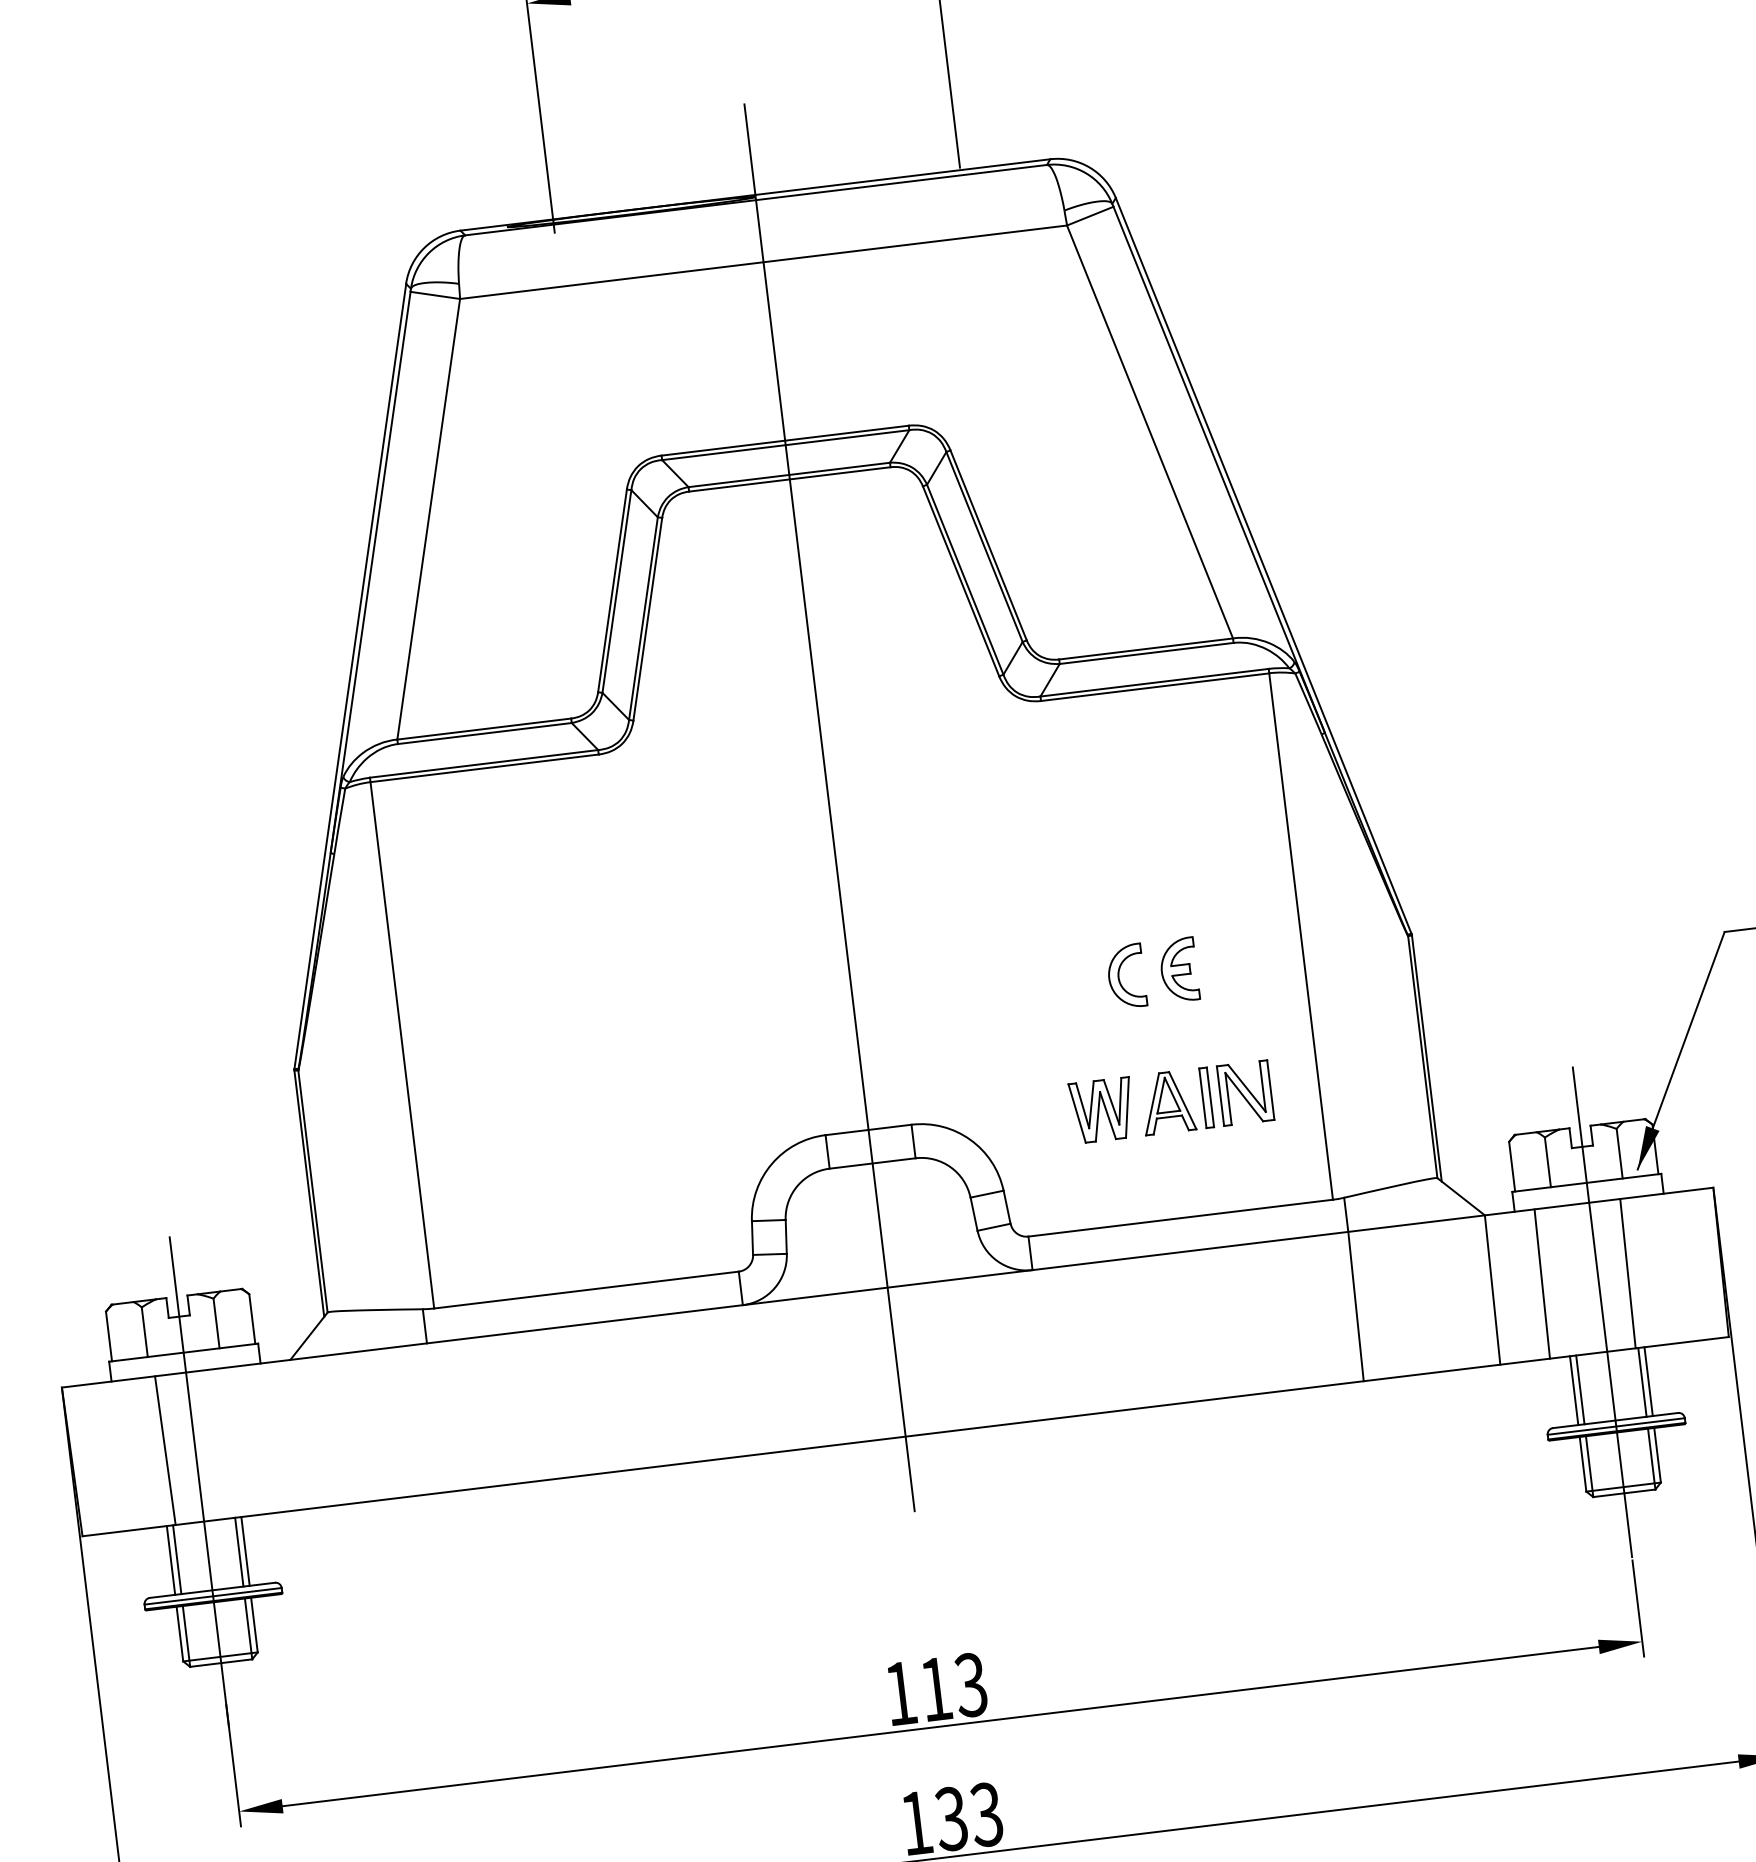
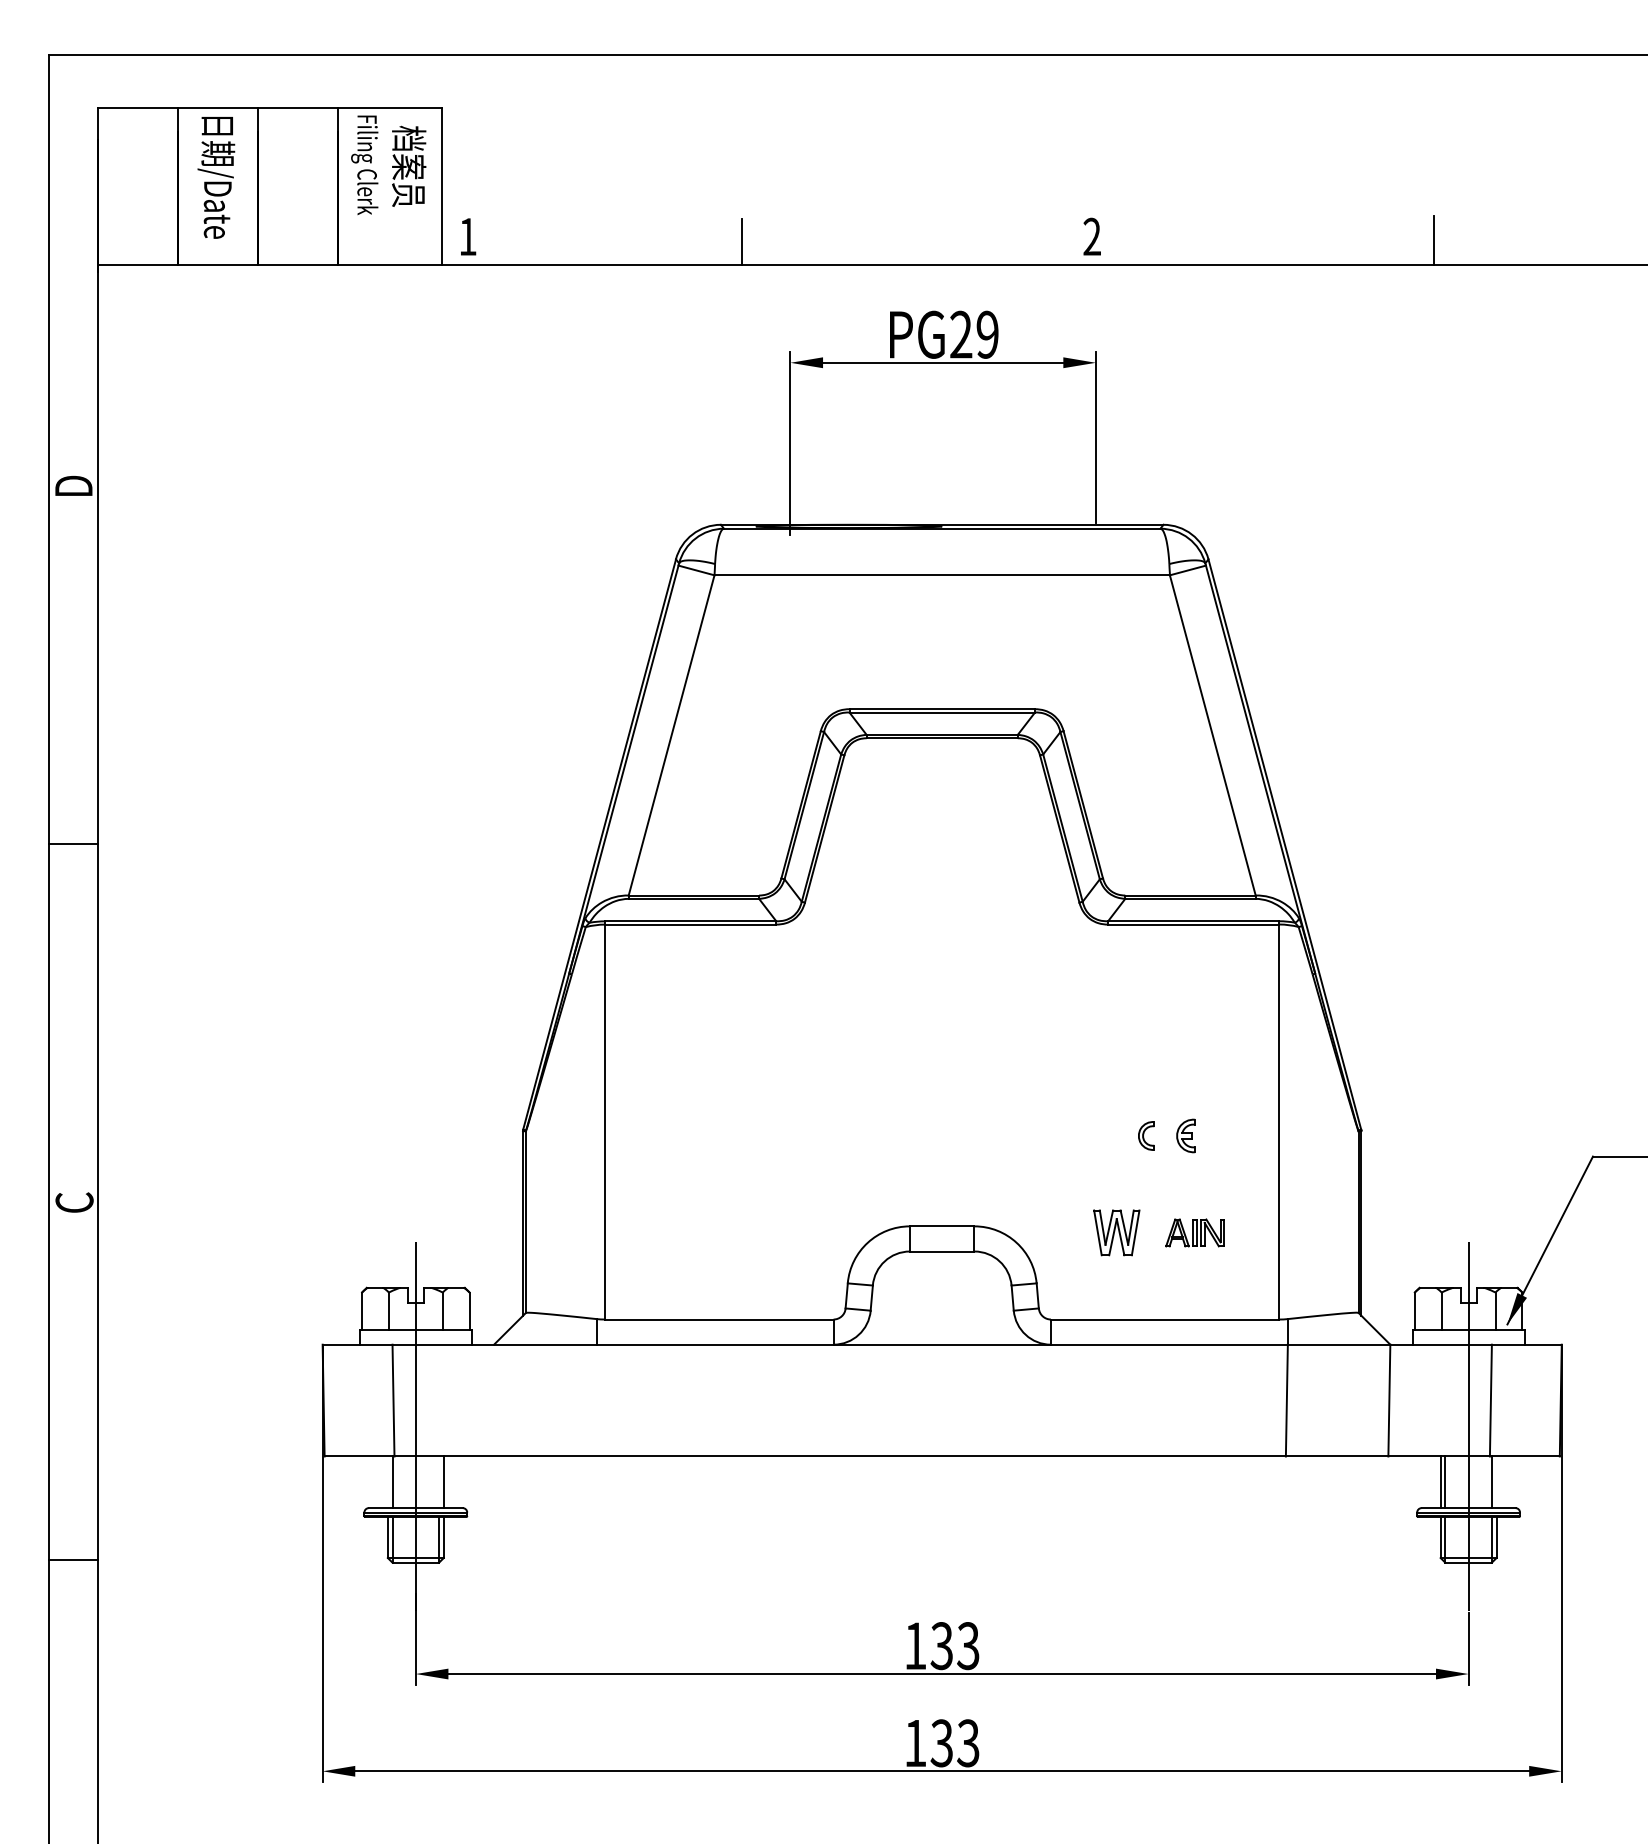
line: (829, 807) -> (942, 984), removed
part: (1178, 969) -> (1185, 1135), size x0.7
part: (1126, 975) -> (1146, 1135), size x0.6
part: (1205, 1097) -> (1194, 1232), size x0.6
line: (1542, 1283) -> (1426, 1400), removed
line: (1648, 1381) -> (1496, 1482), removed
line: (239, 1552) -> (439, 1482), removed
line: (170, 1560) -> (387, 1482), removed
text: (935, 1690) -> (941, 1646), 113 -> 133

